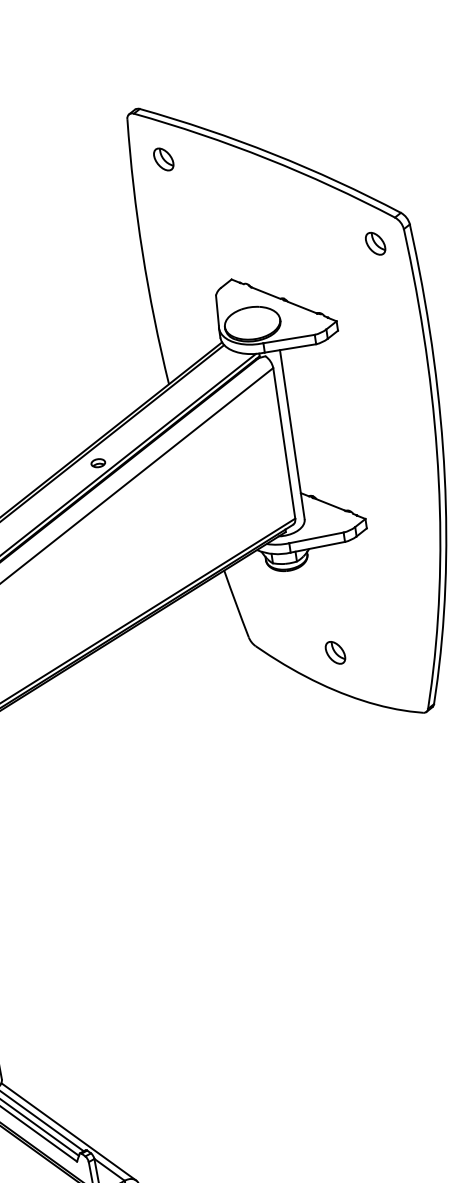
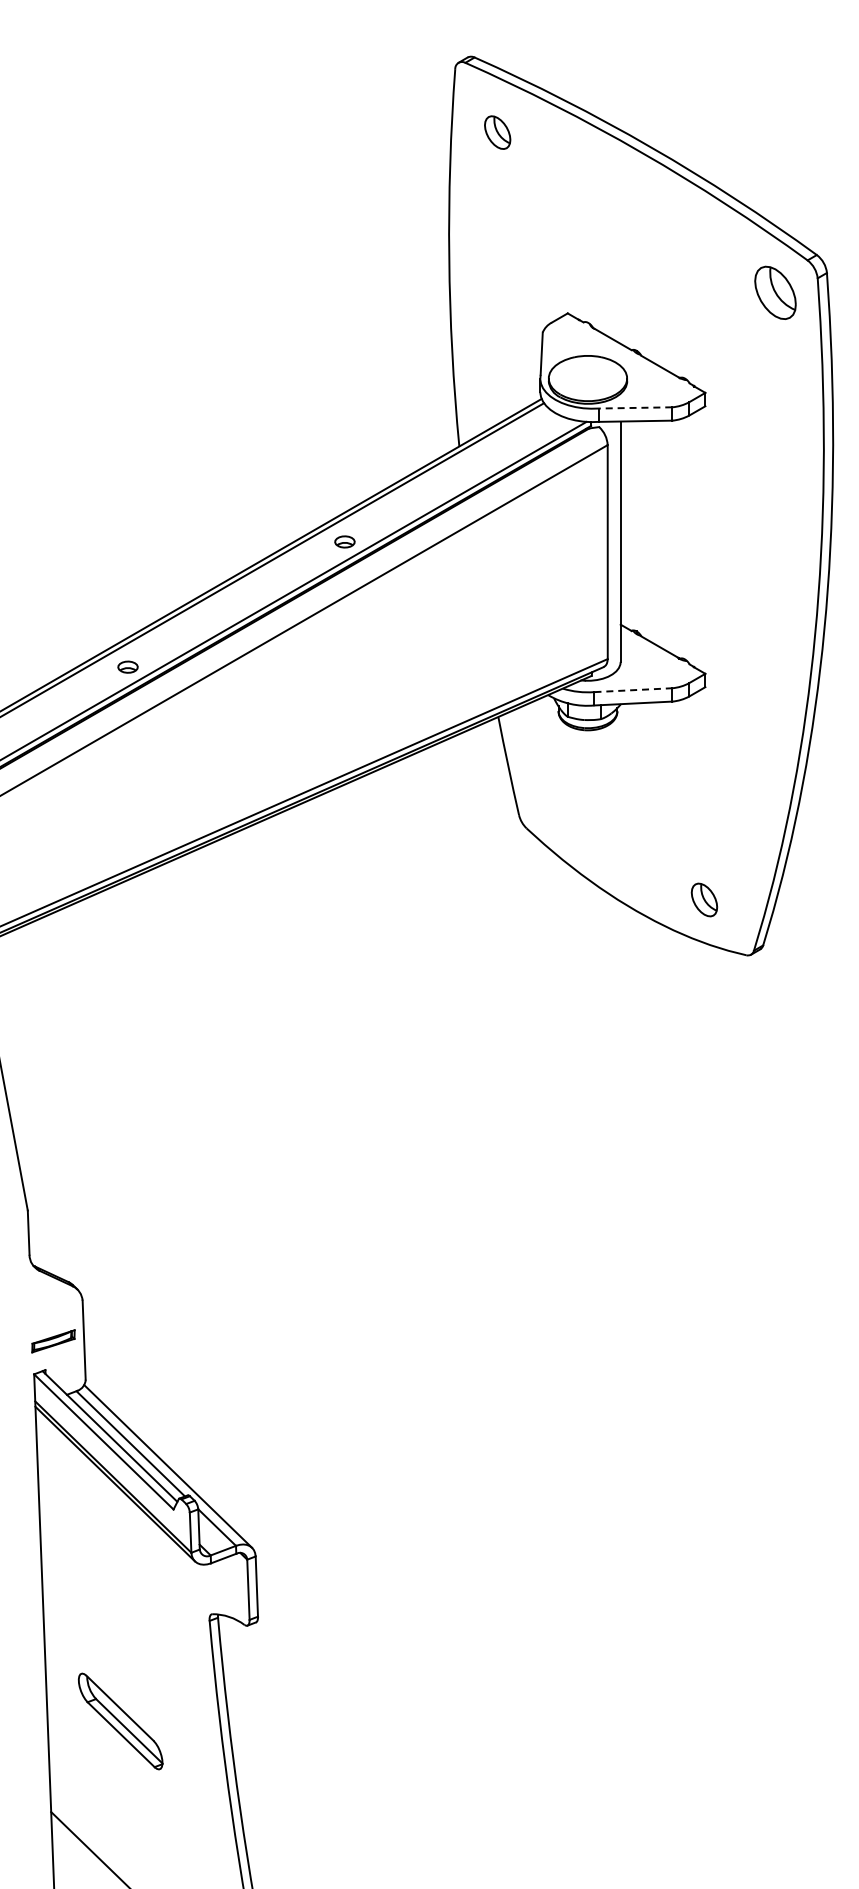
part: (374, 243) -> (774, 292), size x1.6
line: (288, 338) -> (635, 407), solid -> dashed
line: (316, 538) -> (633, 690), solid -> dashed
part: (335, 652) -> (704, 899), moved

